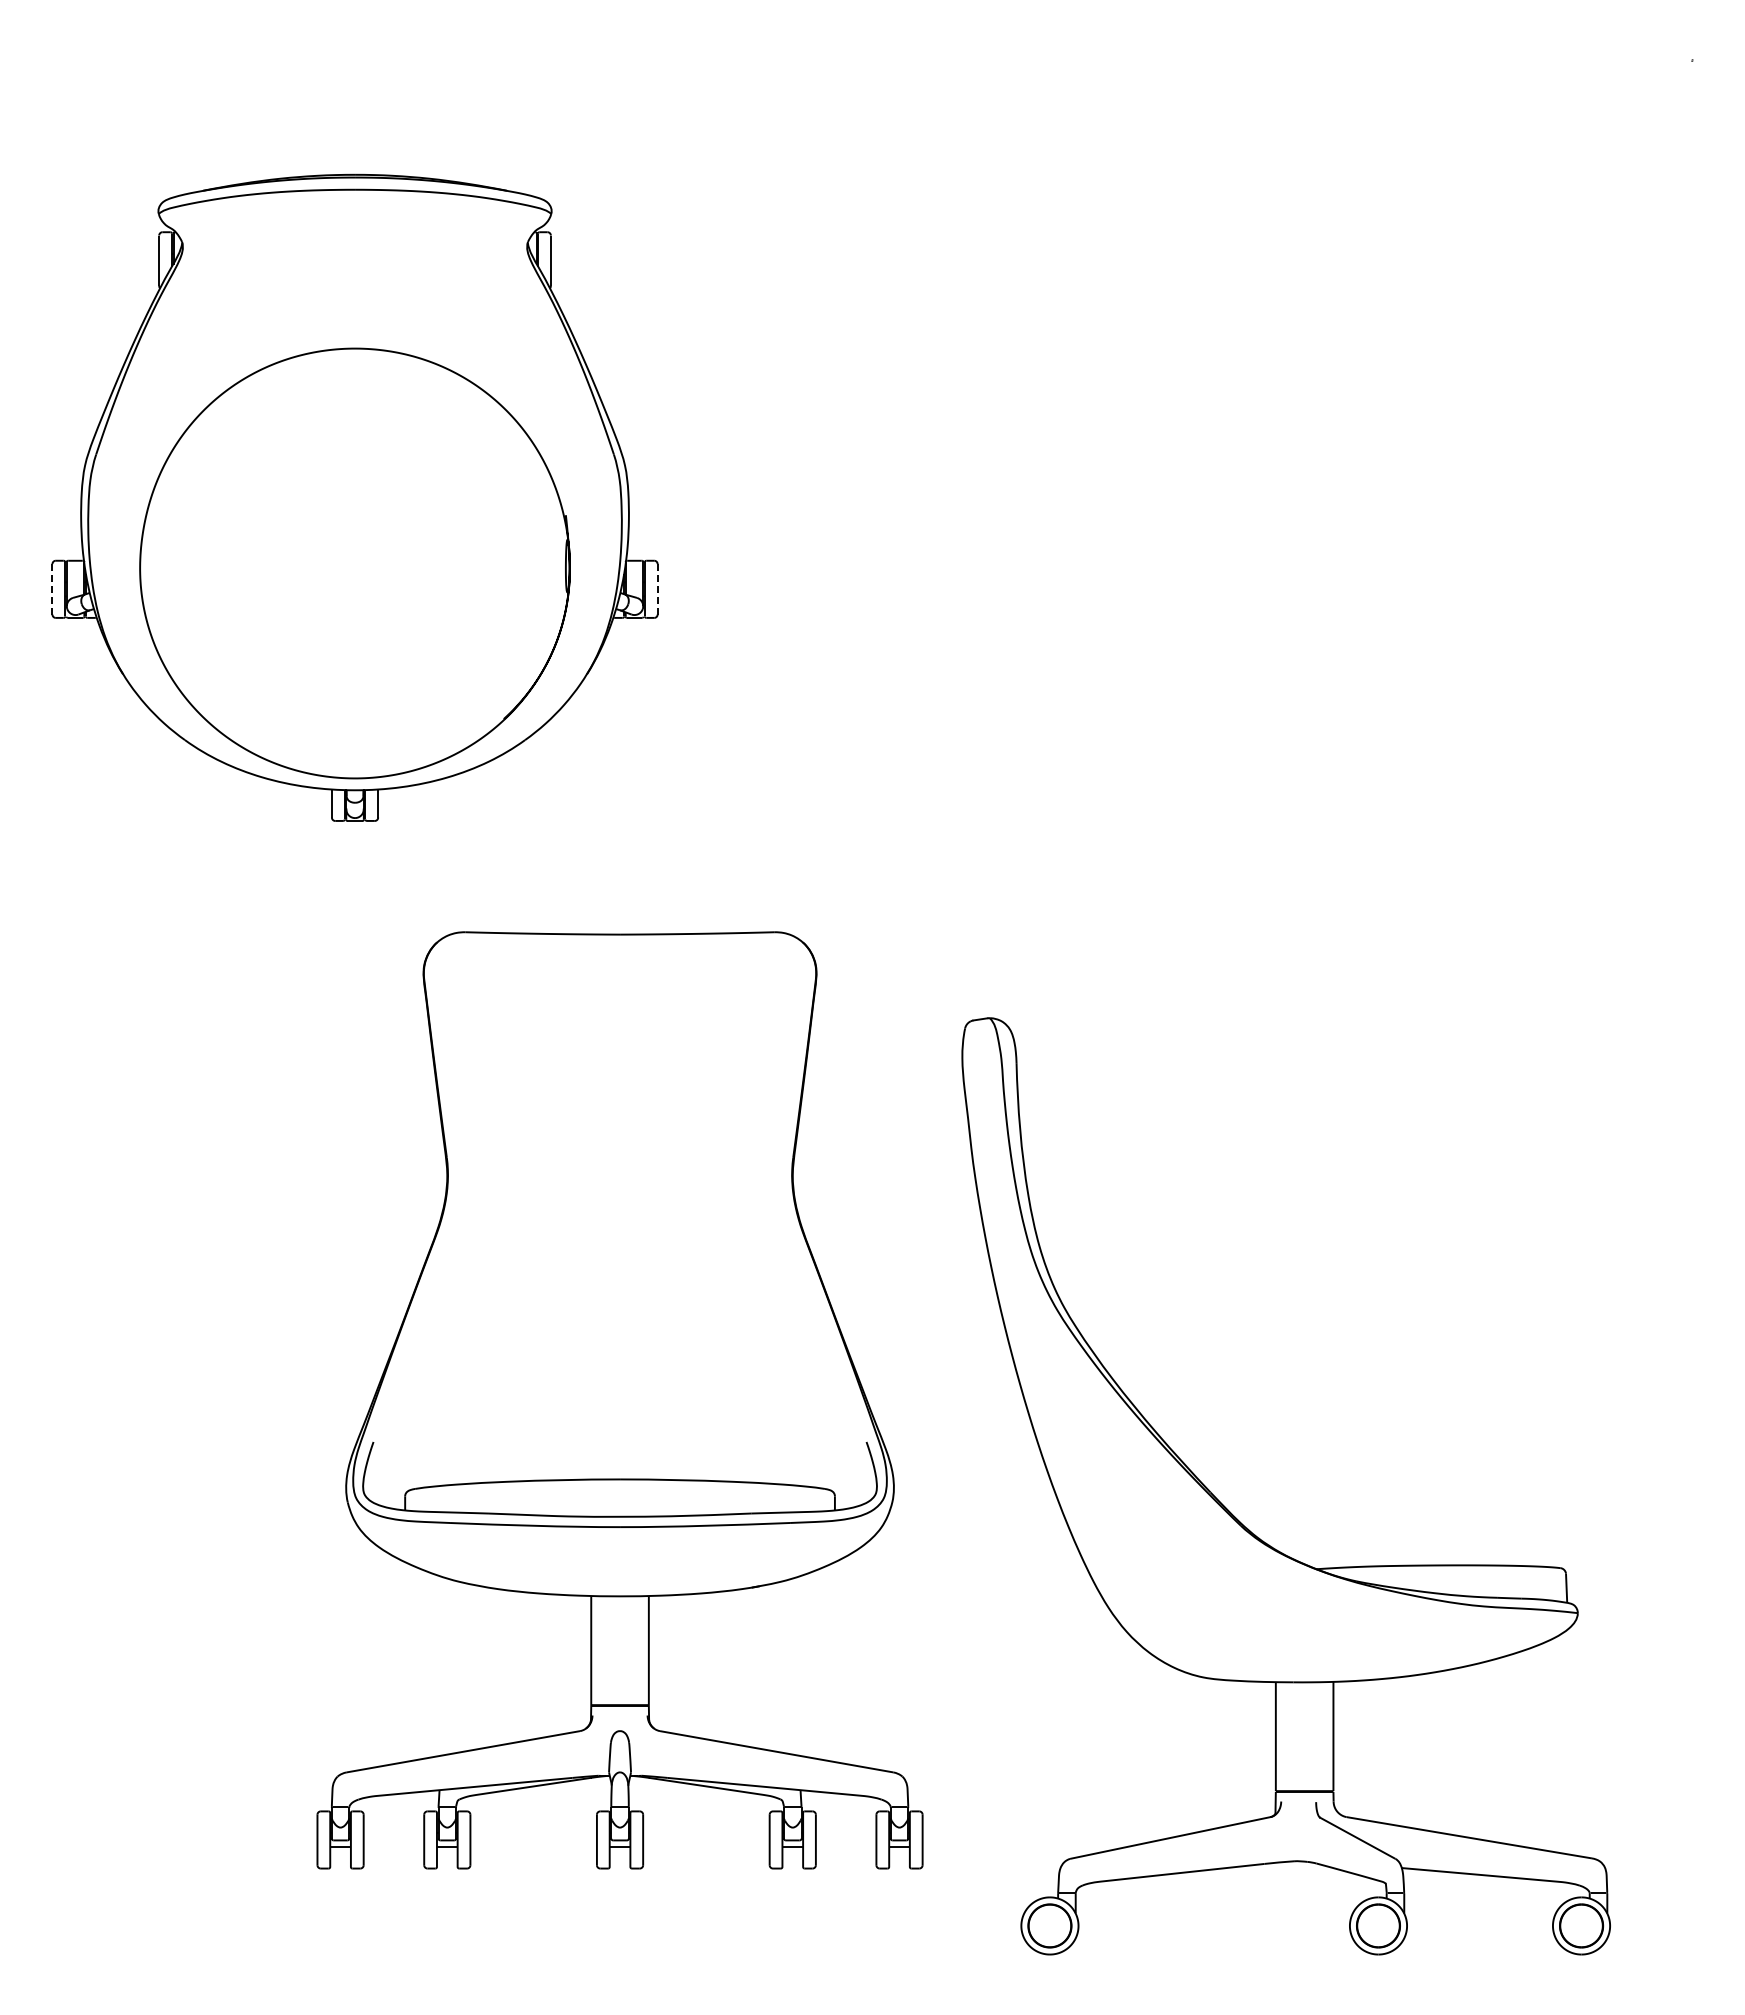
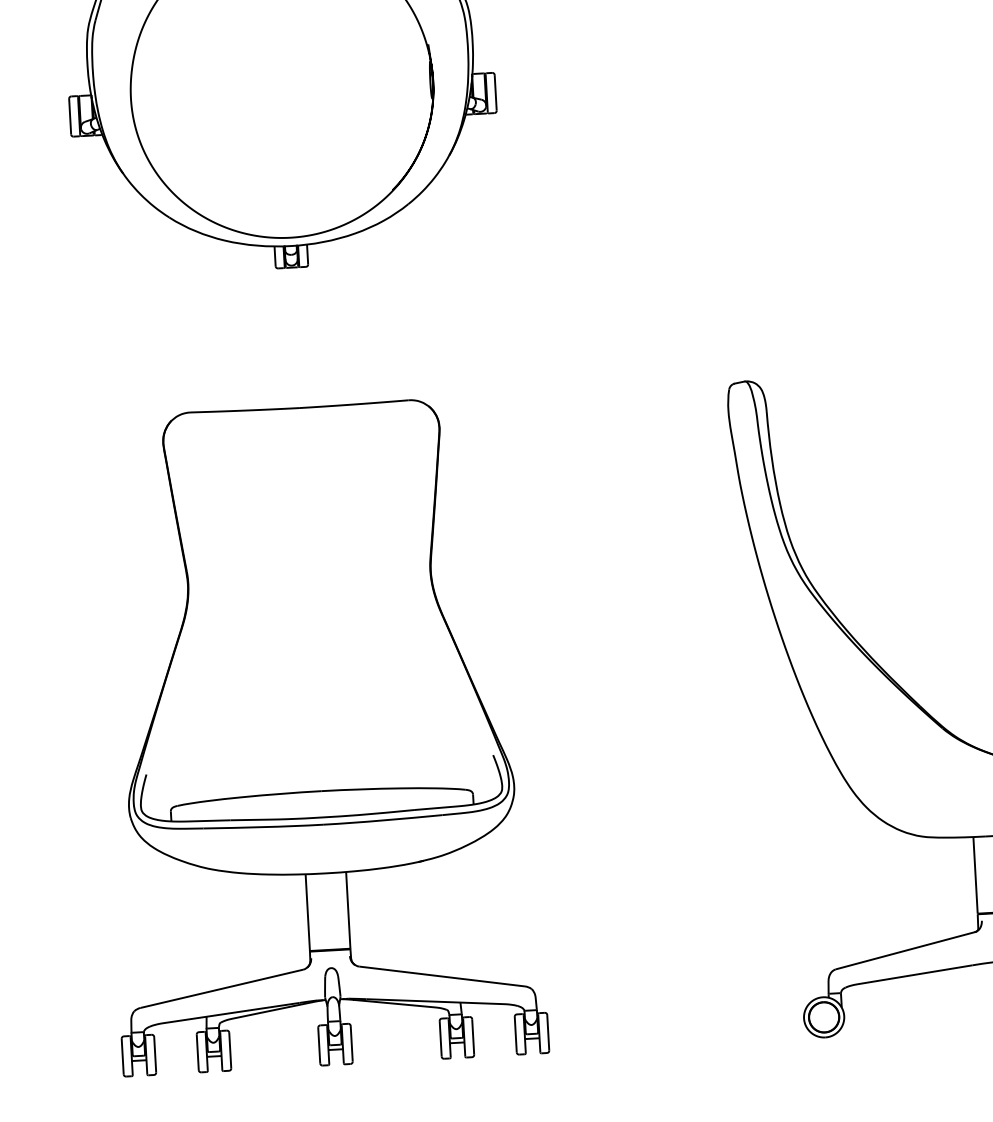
line: (52, 589) -> (70, 116), dashed -> solid
line: (657, 589) -> (495, 92), dashed -> solid
part: (619, 1400) -> (317, 735), moved

